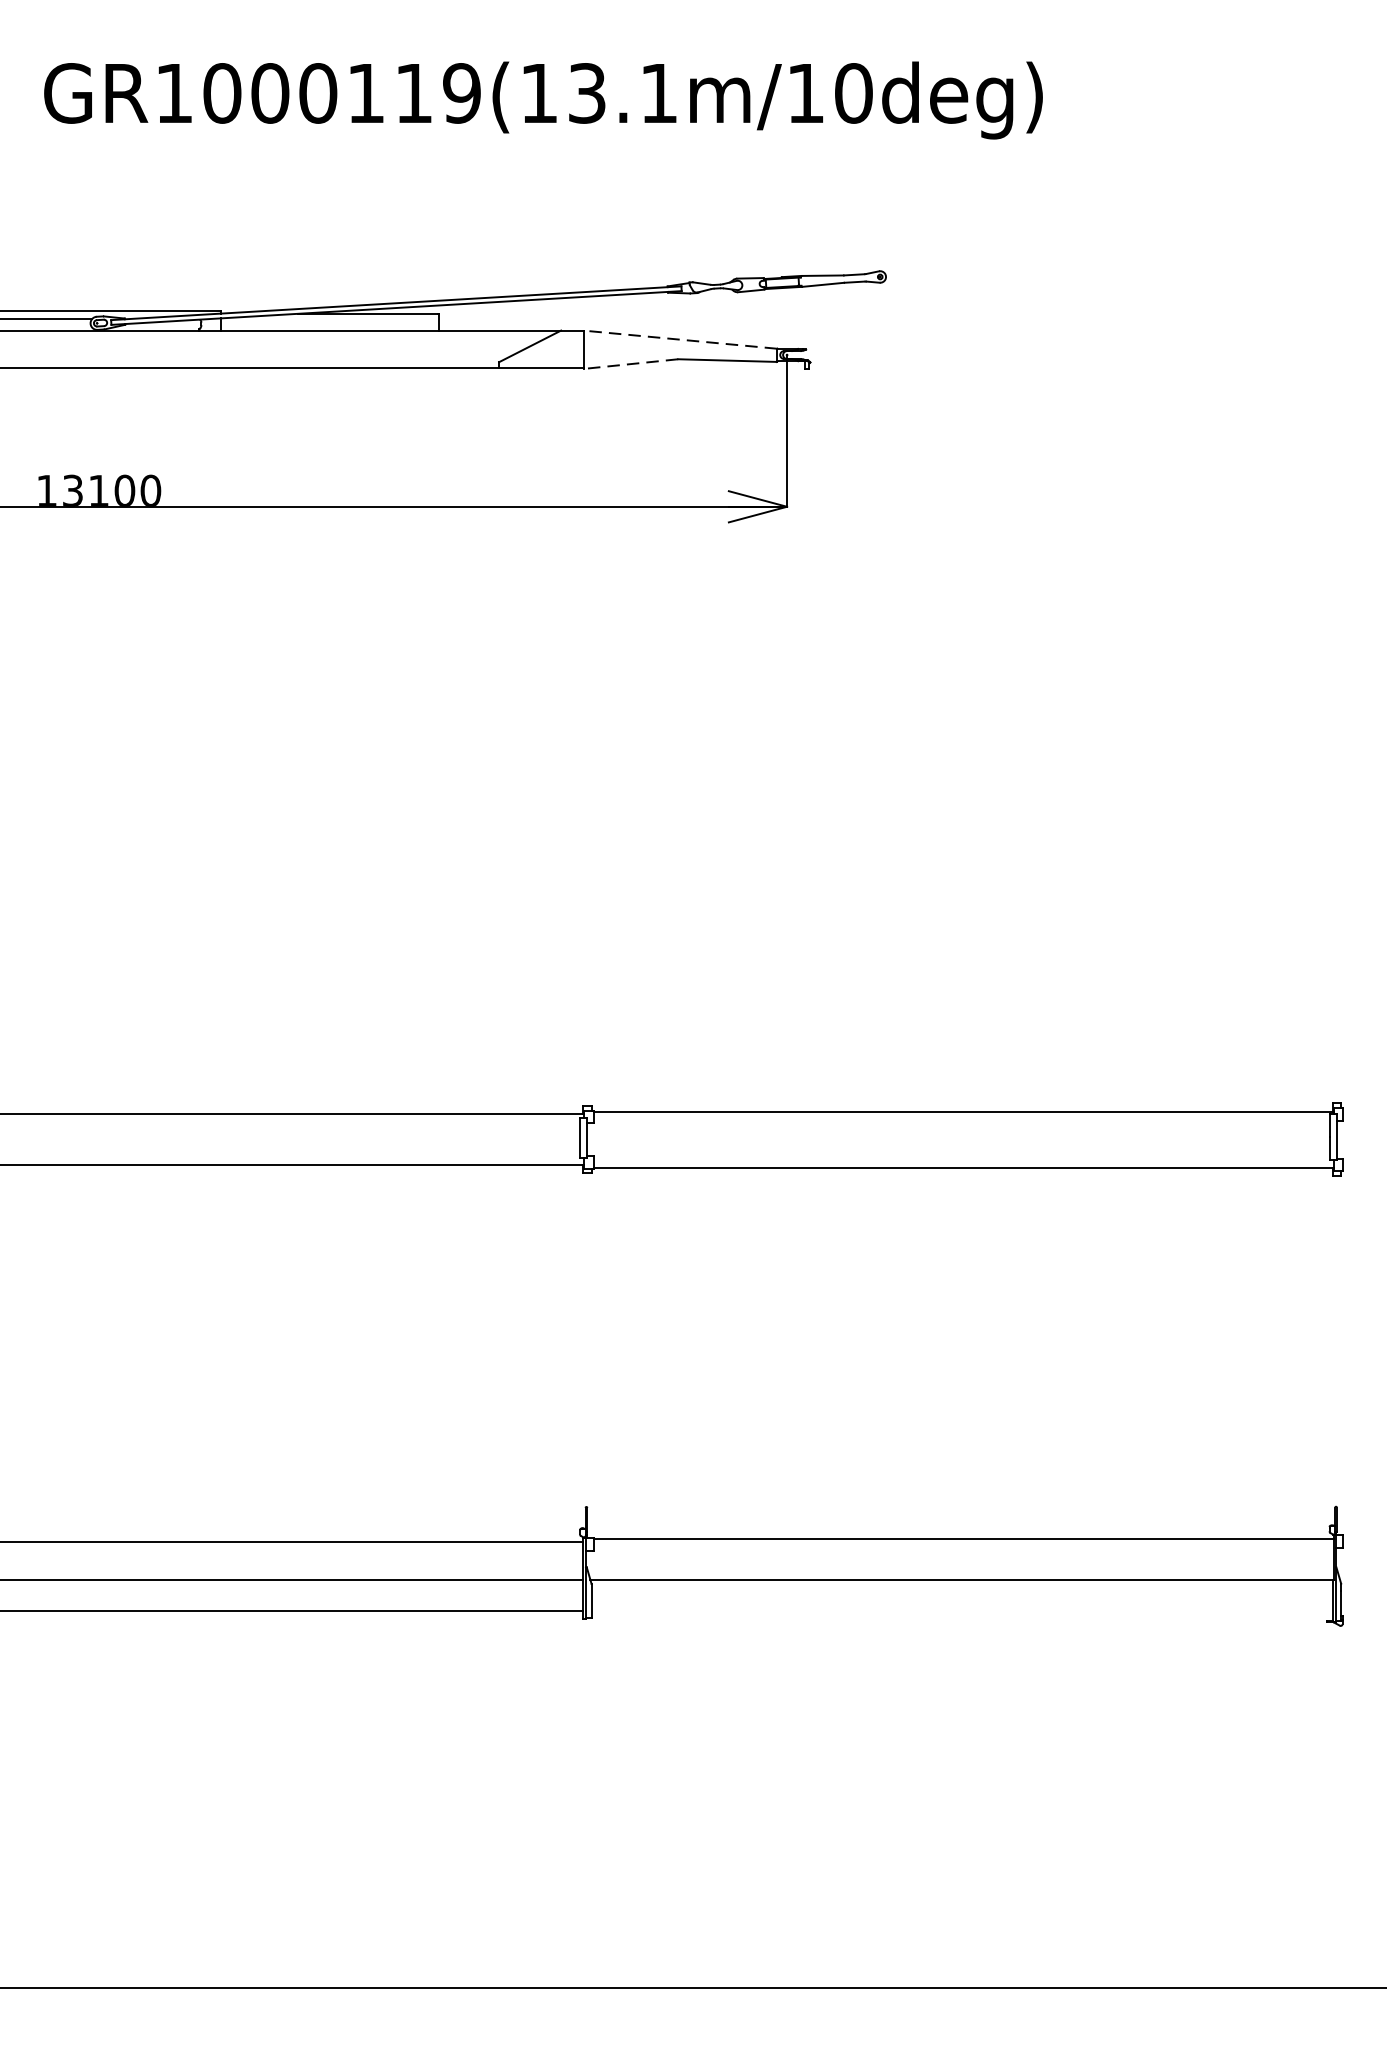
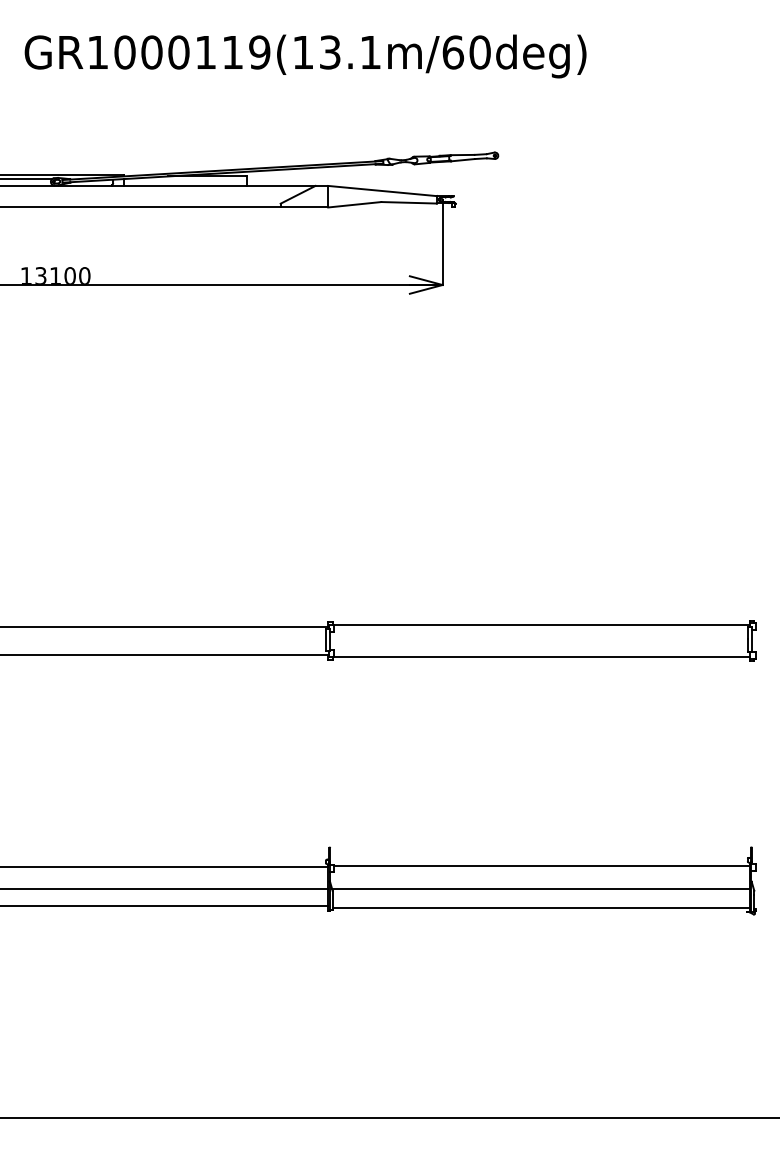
text: (806, 93) -> (453, 52), GR1000119(13.1m/10deg) -> GR1000119(13.1m/60deg)
line: (680, 340) -> (382, 191), dashed -> solid
line: (630, 363) -> (354, 204), dashed -> solid
line: (961, 1613) -> (540, 907), added

